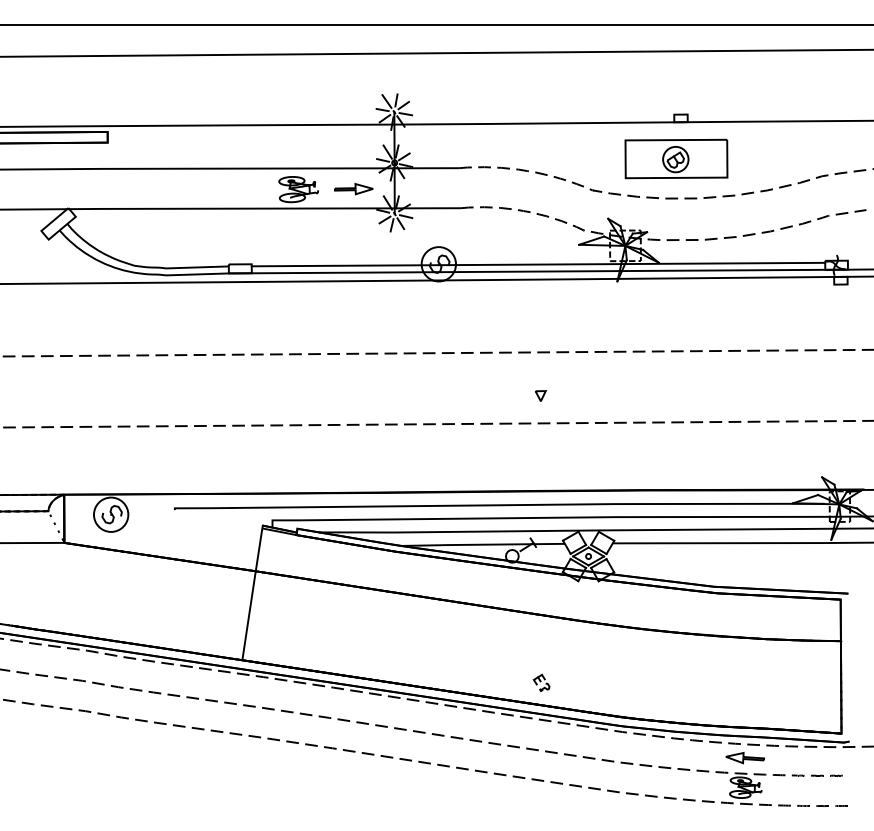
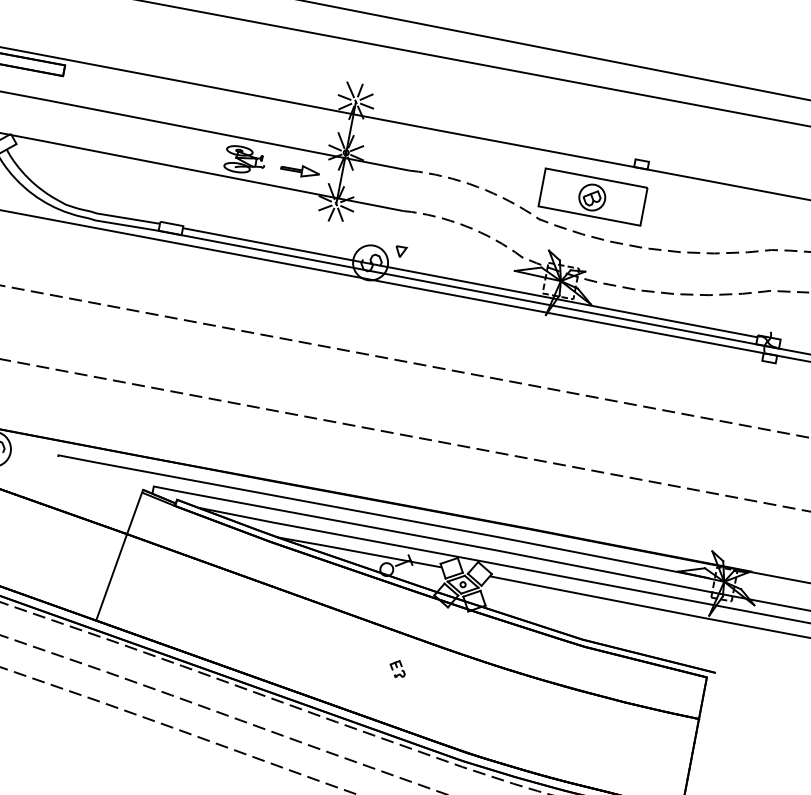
part: (676, 158) -> (593, 196), moved
part: (540, 395) -> (400, 251), moved
part: (541, 682) -> (397, 668), moved

